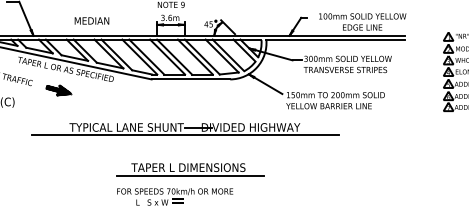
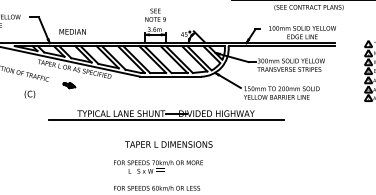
text: (91, 20) -> (72, 31), moved
part: (59, 90) -> (69, 85), size x0.6
line: (189, 176) -> (169, 151), removed

